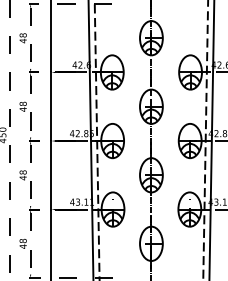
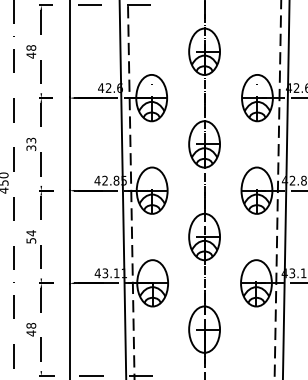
text: (23, 106) -> (31, 144), 48 -> 33
text: (23, 174) -> (31, 236), 48 -> 54

